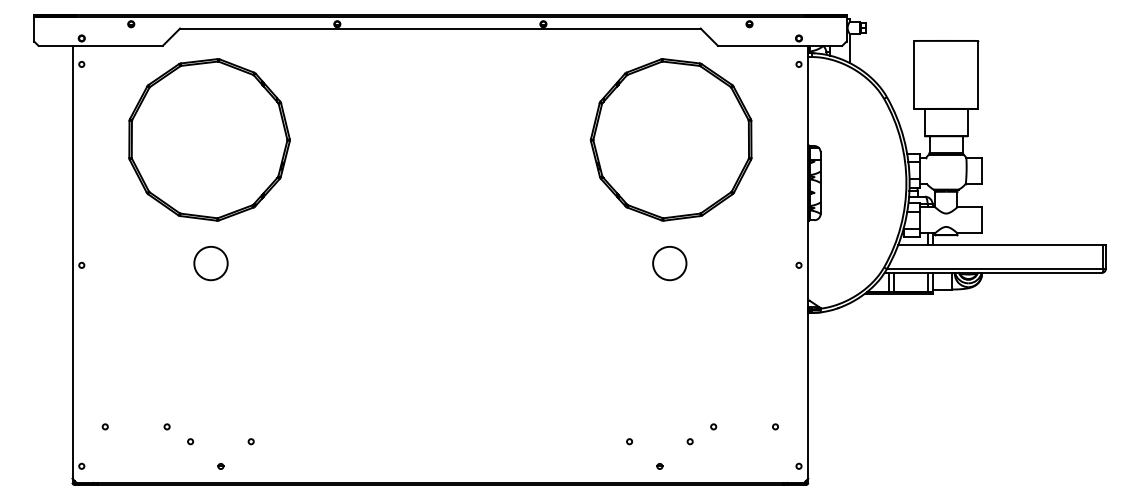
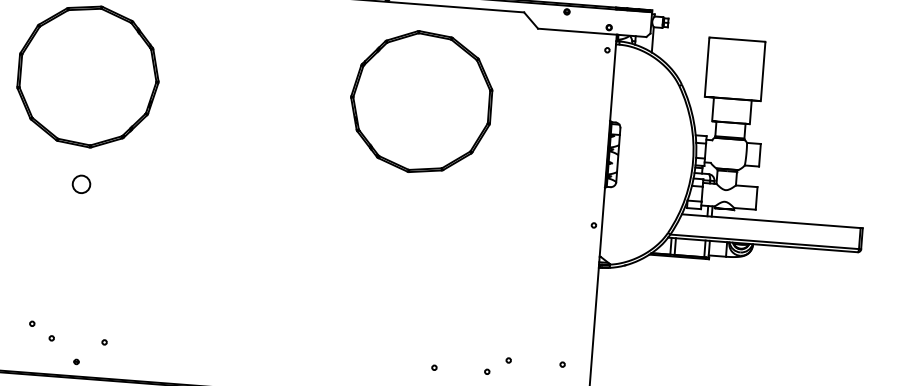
part: (670, 139) -> (420, 101), moved
circle: (210, 263) -> (81, 184), size x0.6
circle: (669, 263) -> (481, 215), removed

